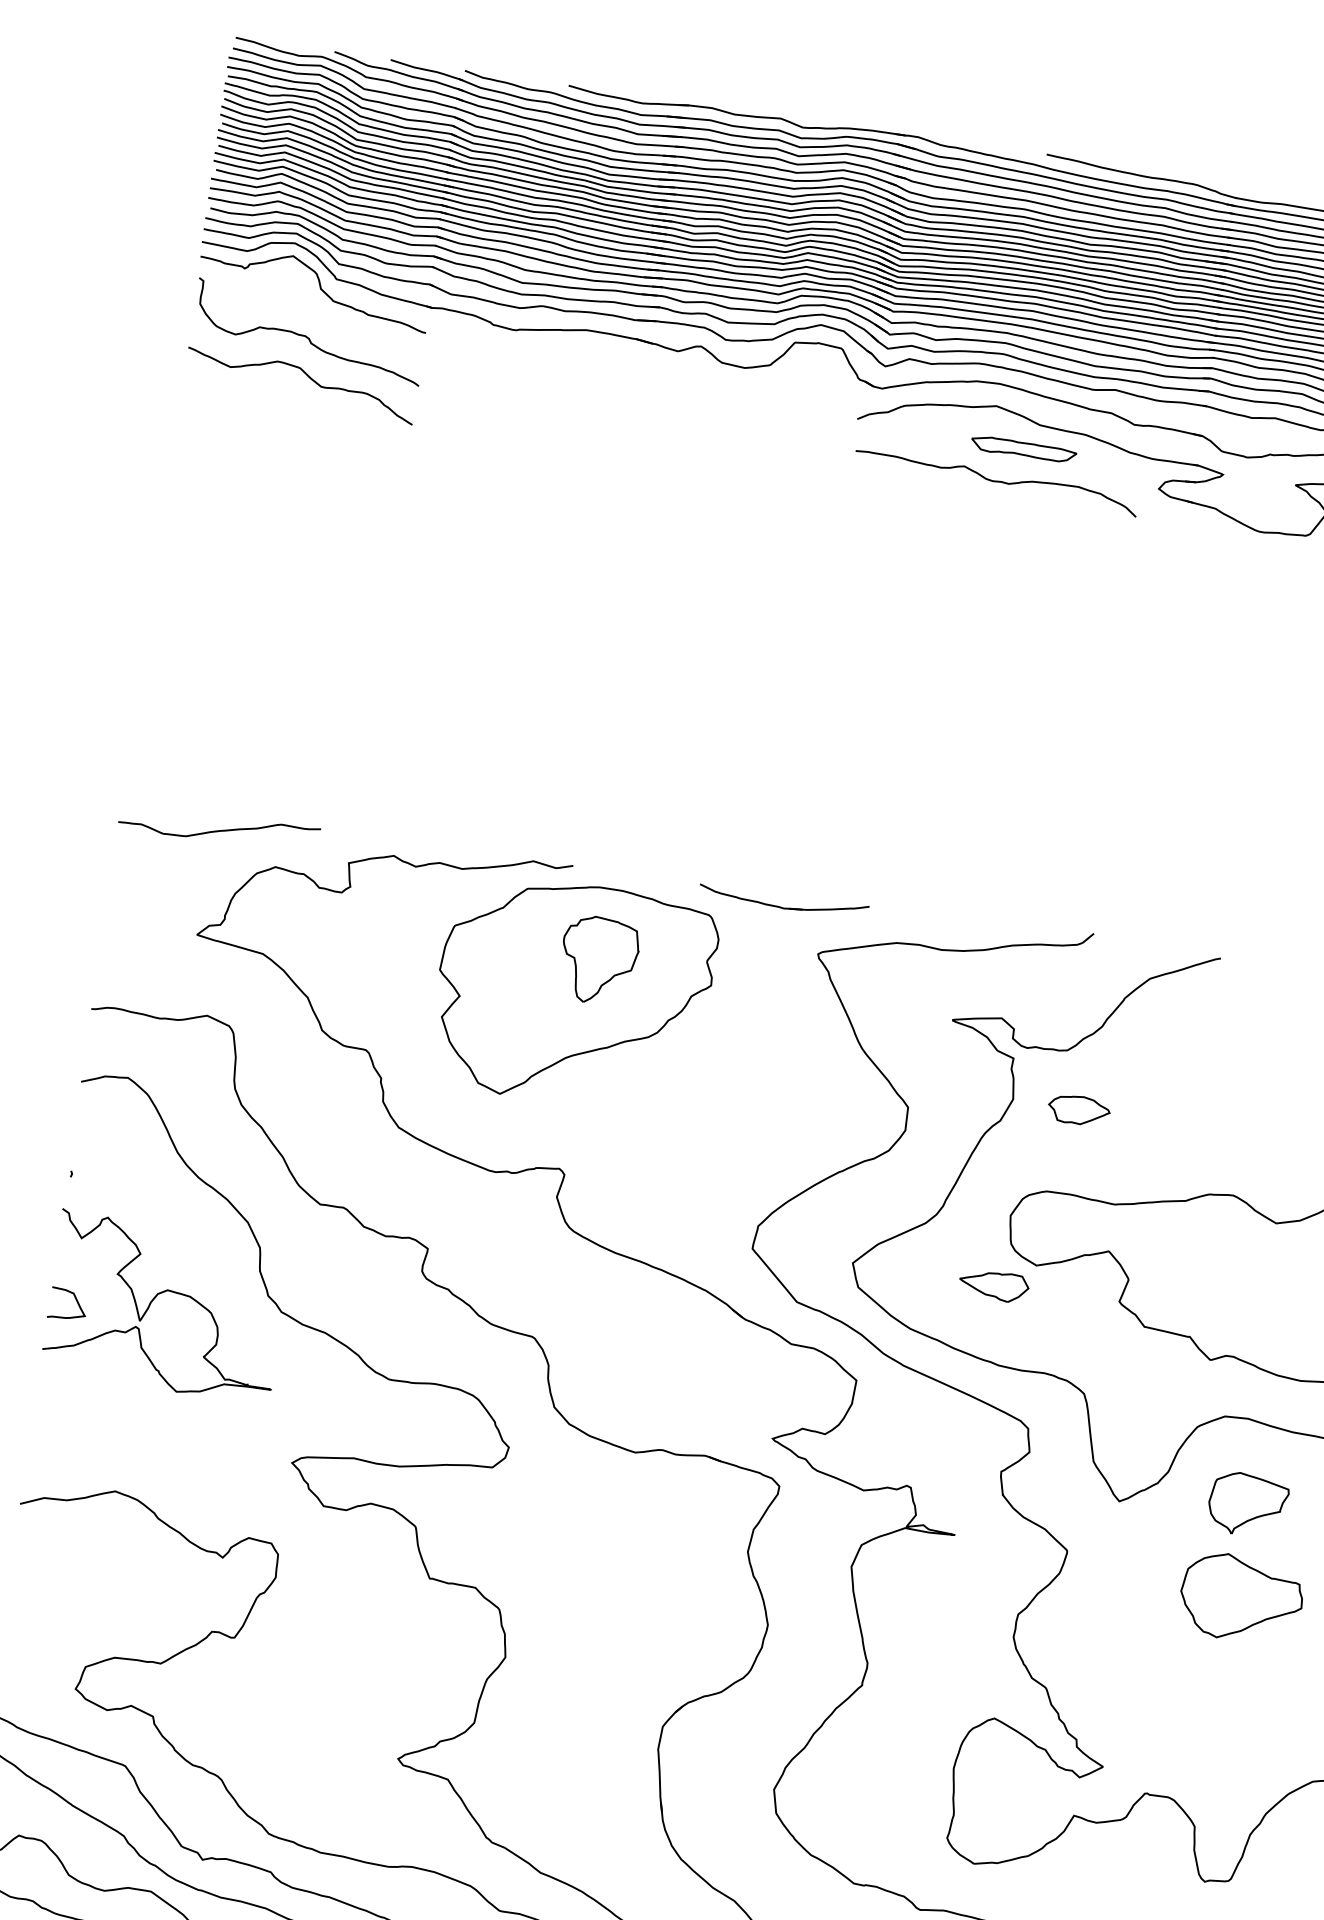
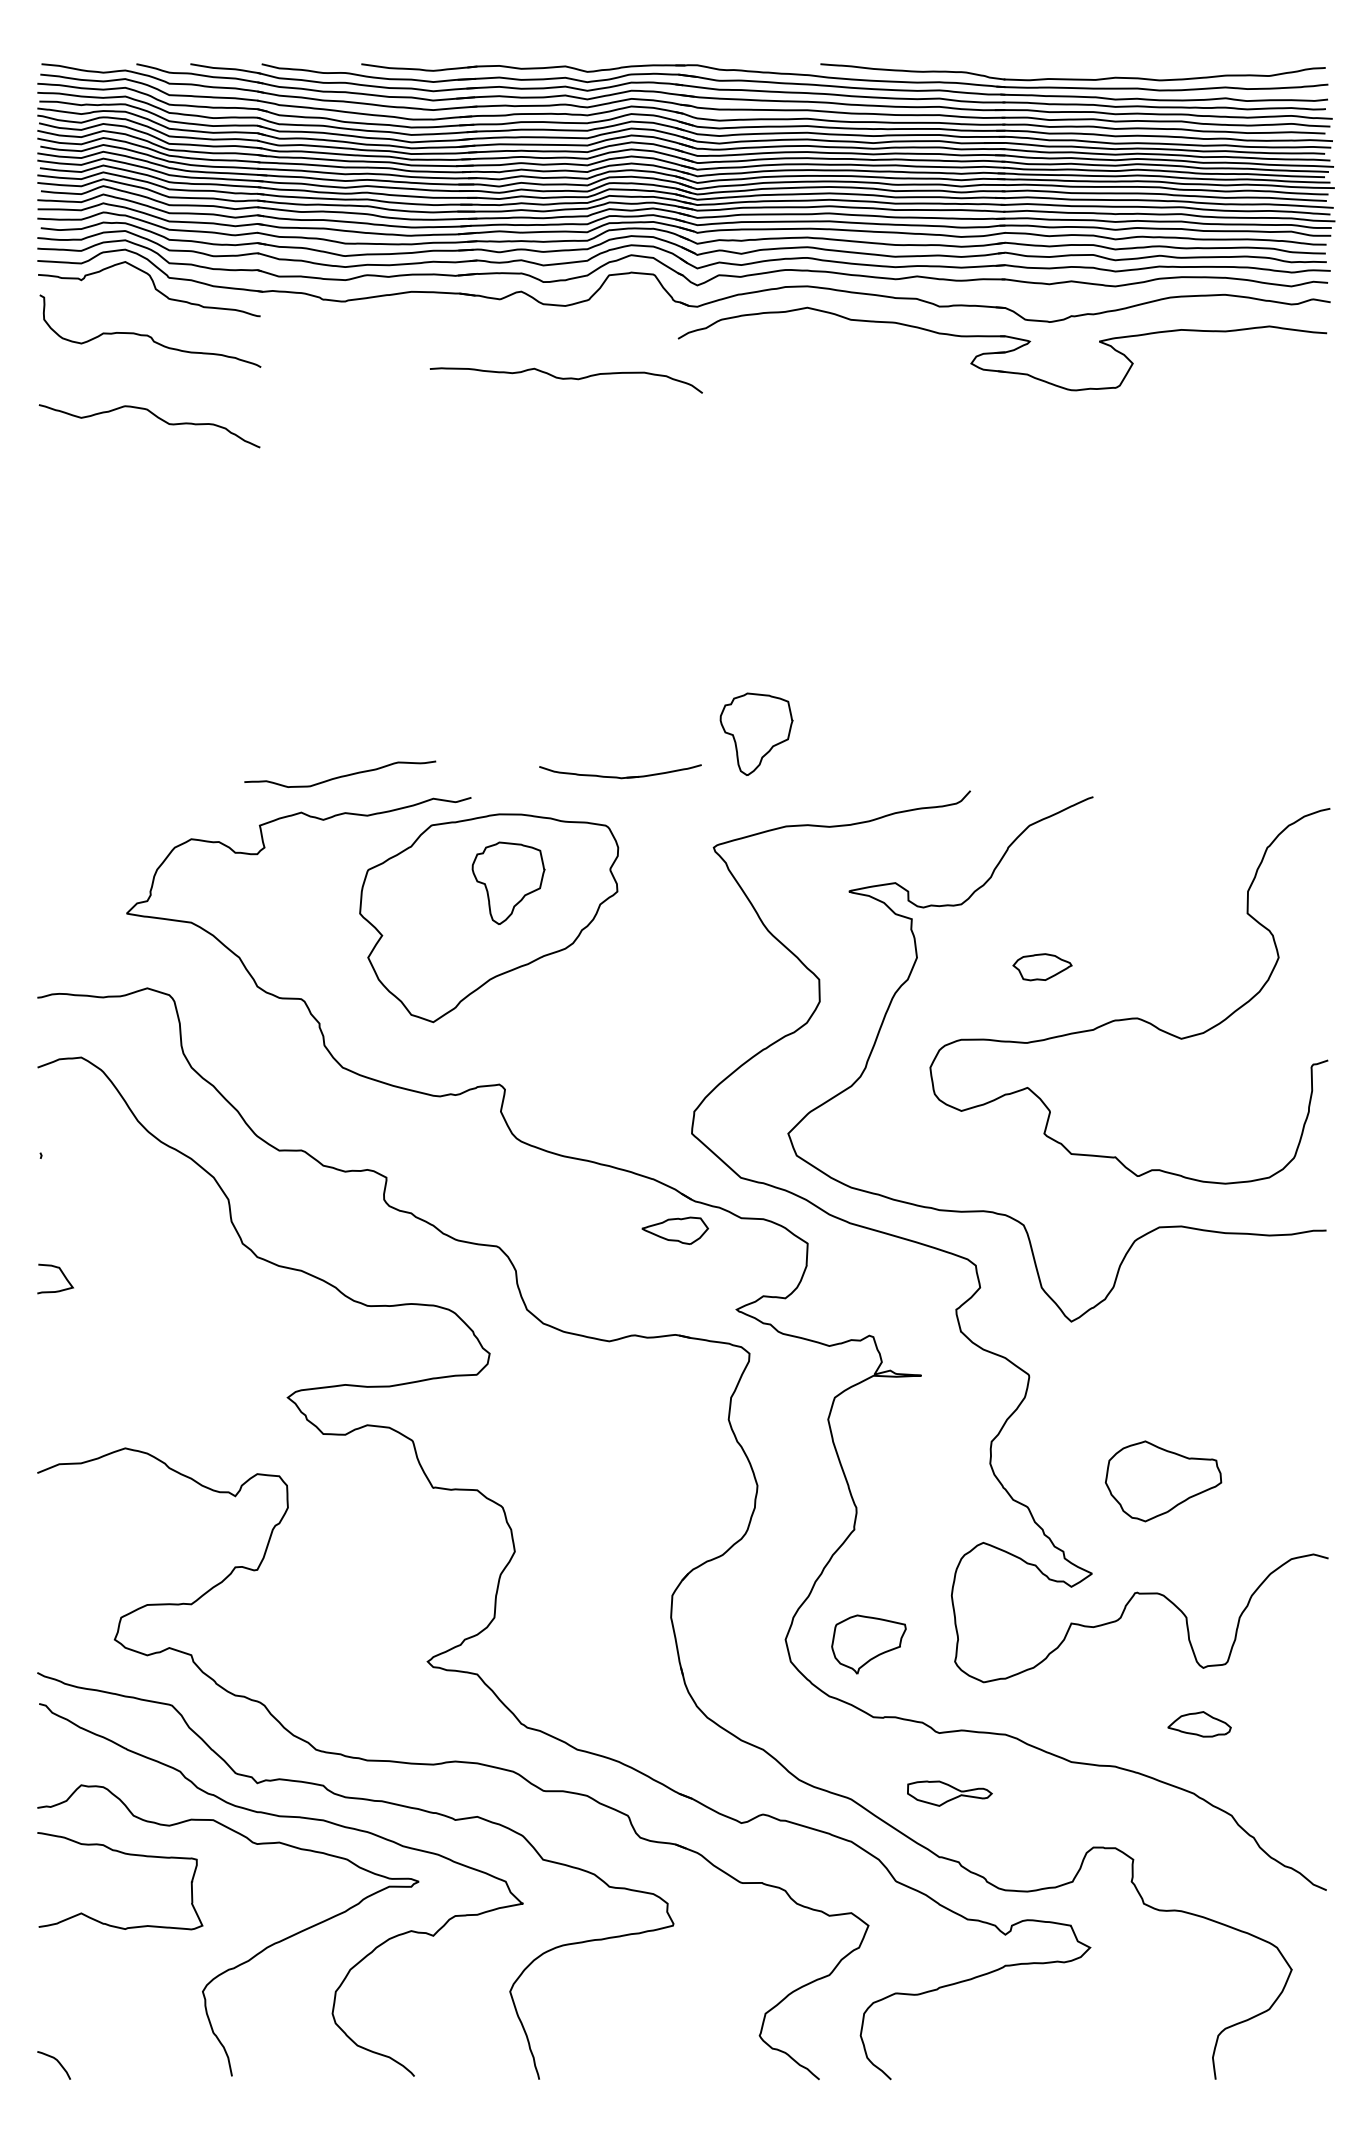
curve: (309, 379) -> (157, 418), moved
part: (1023, 449) -> (838, 344), removed
curve: (995, 482) -> (565, 379), moved
curve: (220, 829) -> (341, 775), moved
part: (879, 841) -> (756, 733), added
part: (784, 901) -> (620, 771), moved
part: (1079, 1110) -> (1042, 967), moved
part: (994, 1285) -> (675, 1230), moved
curve: (154, 1299) -> (136, 1262), removed
part: (1247, 1504) -> (868, 1644), moved
part: (1241, 1598) -> (1163, 1481), moved

